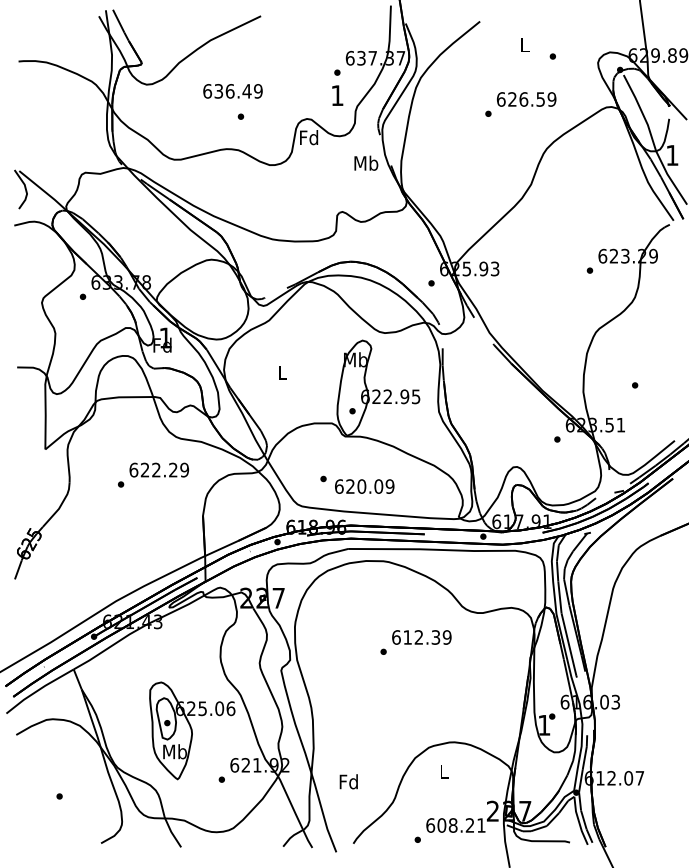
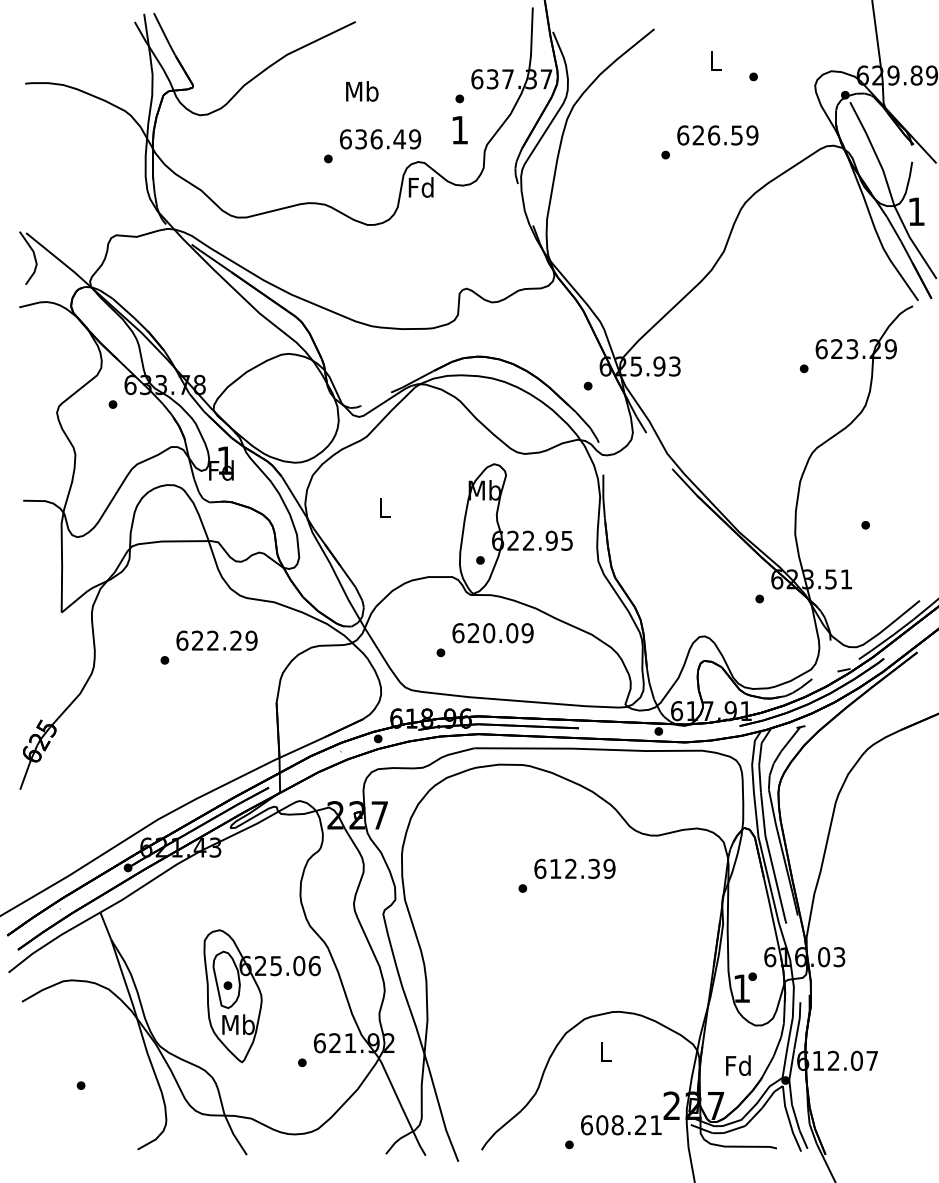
text: (233, 91) -> (380, 139), moved
text: (366, 163) -> (362, 91), moved
text: (364, 486) -> (492, 633), moved
text: (348, 781) -> (738, 1065), moved

